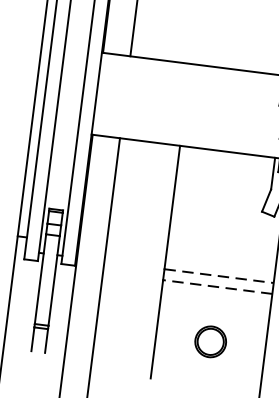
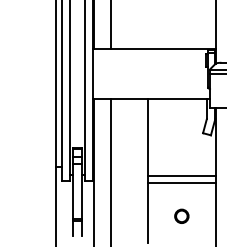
line: (218, 275) -> (181, 175), dashed -> solid
line: (217, 286) -> (181, 182), dashed -> solid
circle: (210, 340) -> (181, 215), size x0.71

